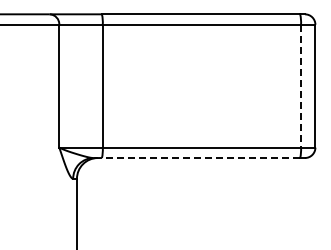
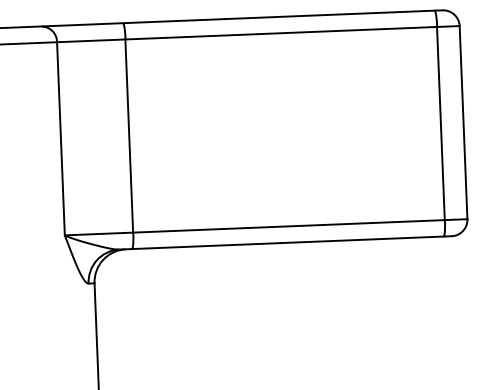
line: (301, 86) -> (441, 124), dashed -> solid
line: (200, 158) -> (287, 243), dashed -> solid

